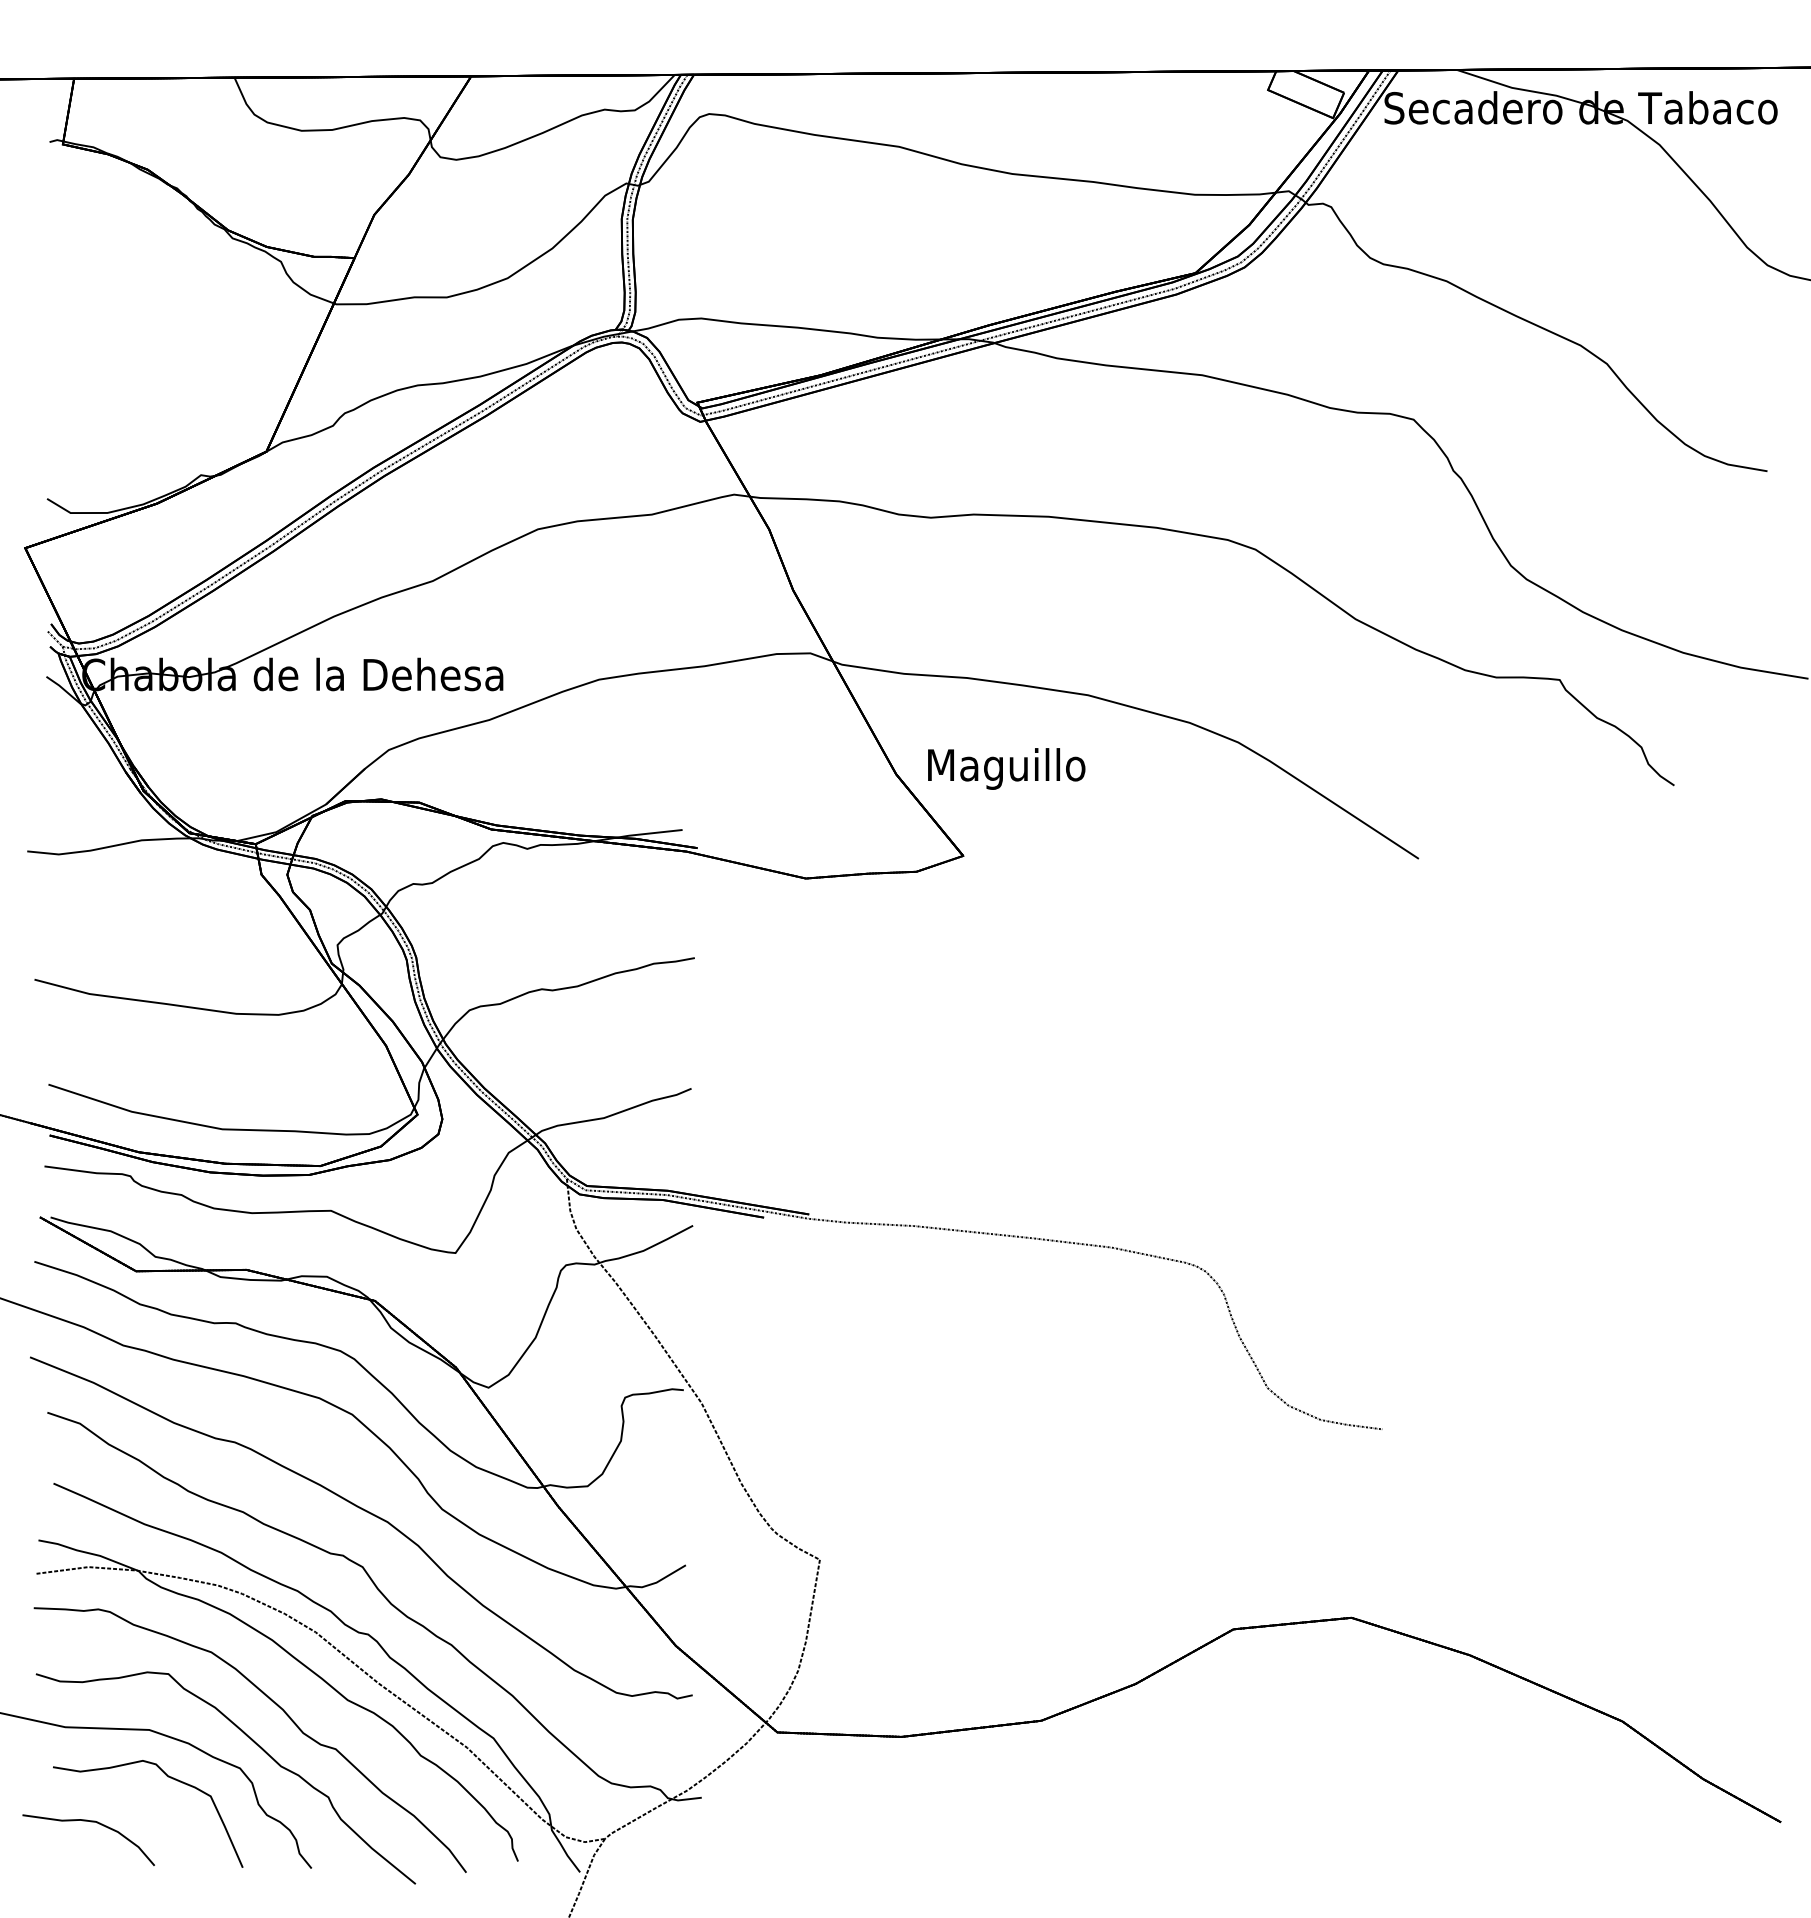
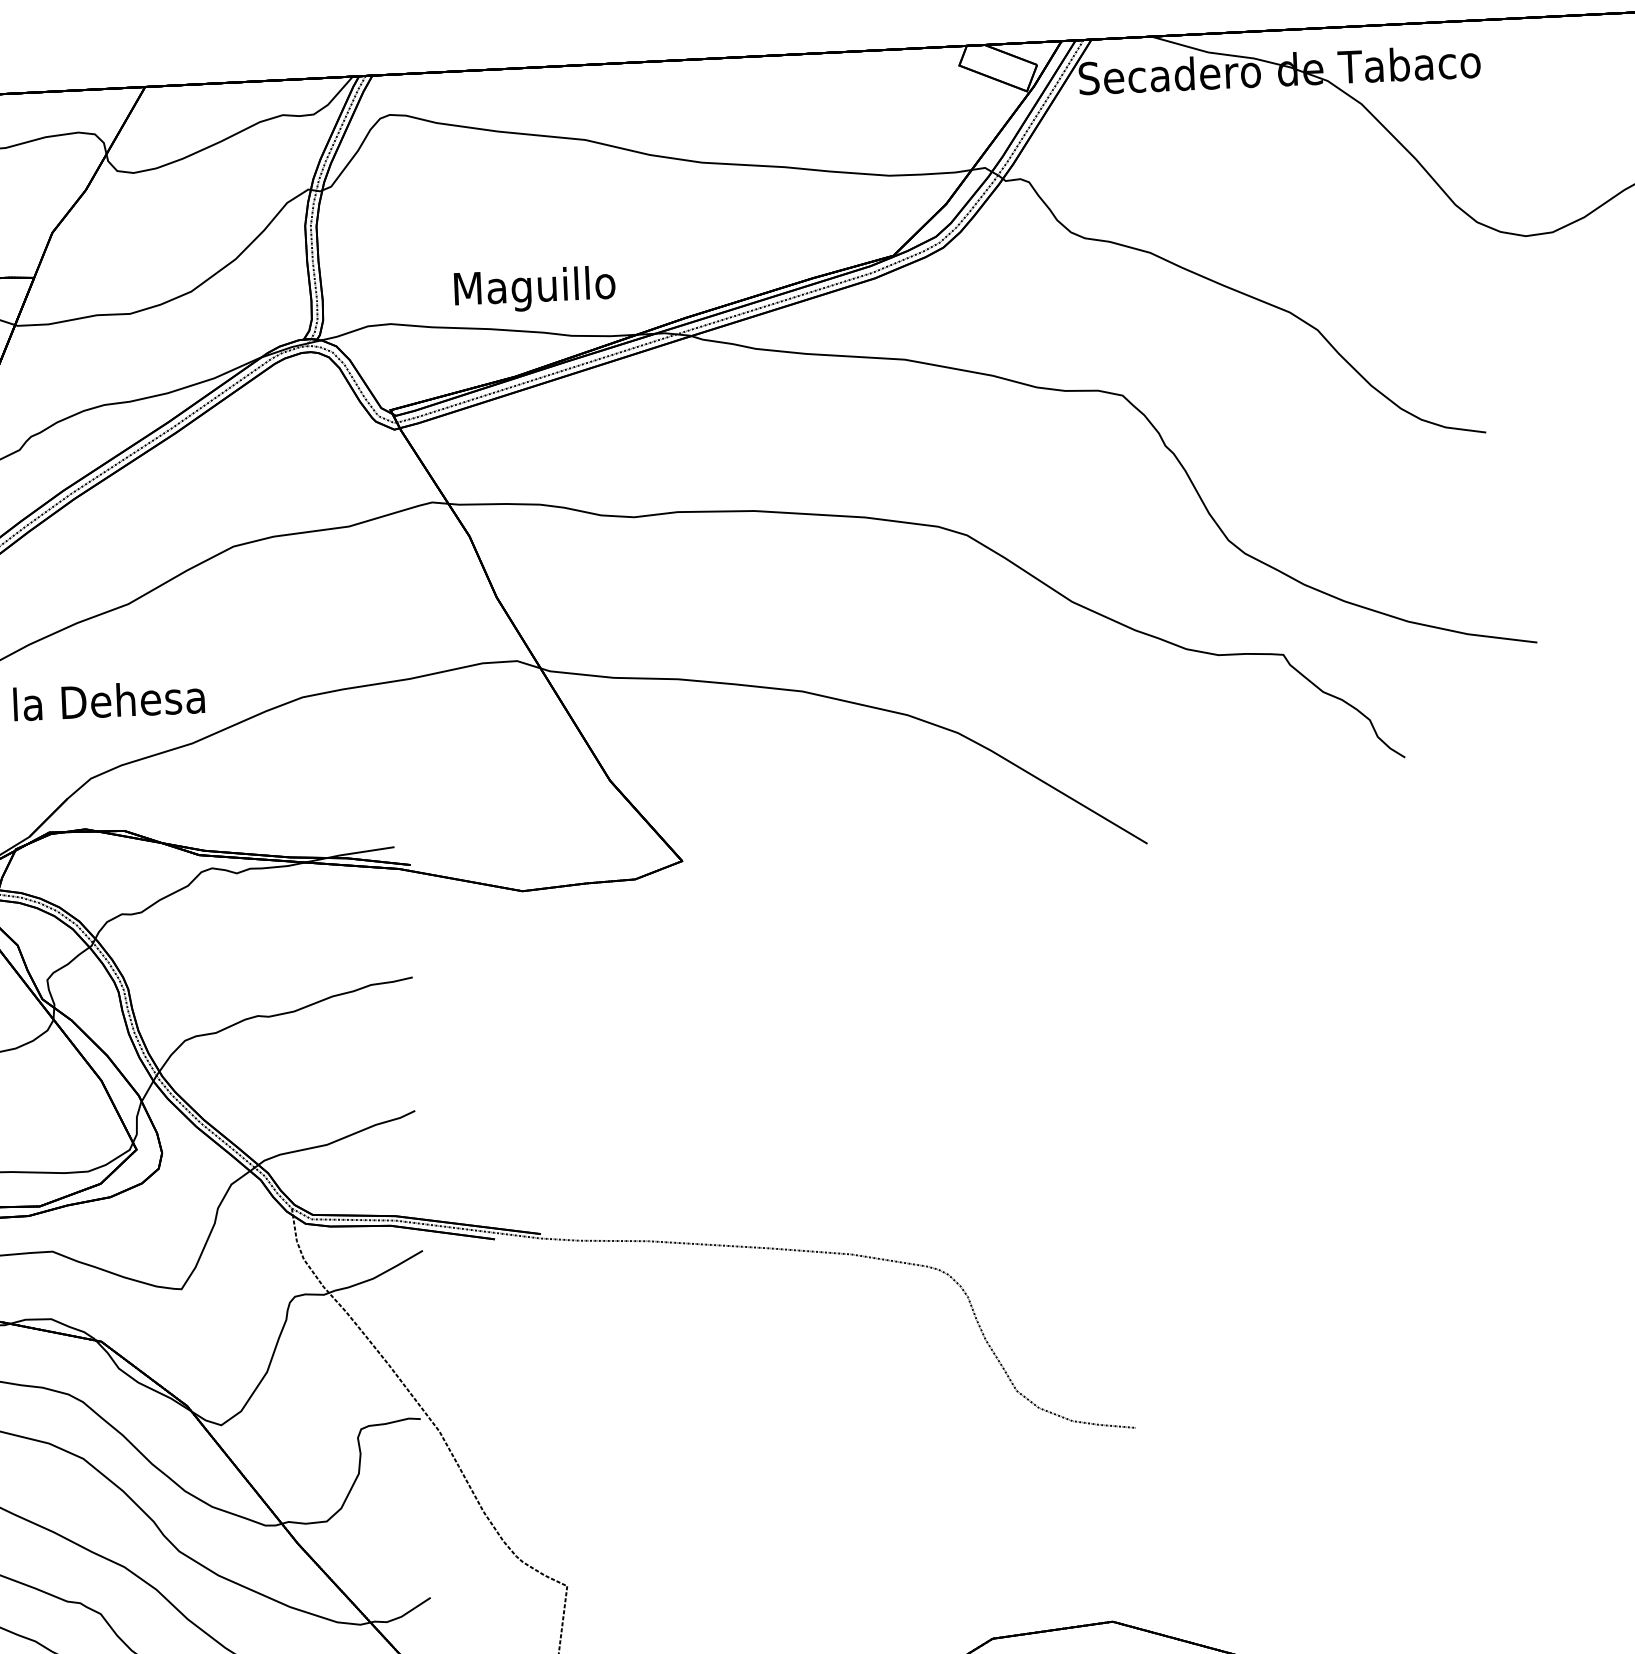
text: (1006, 768) -> (534, 289), moved

